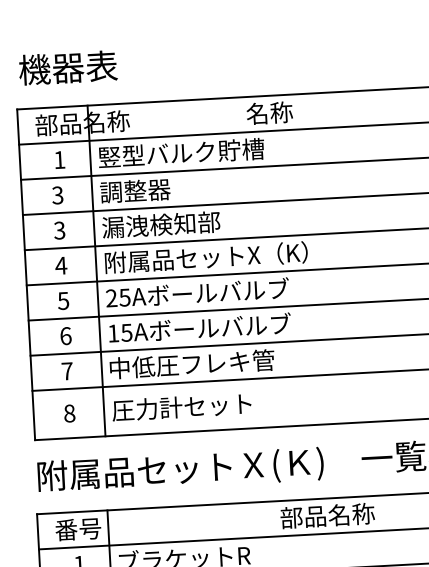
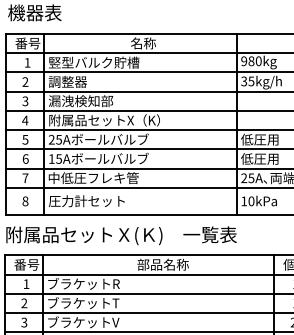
text: (81, 123) -> (40, 43), 部品名称 -> 番号
text: (57, 196) -> (25, 82), 3 -> 2

